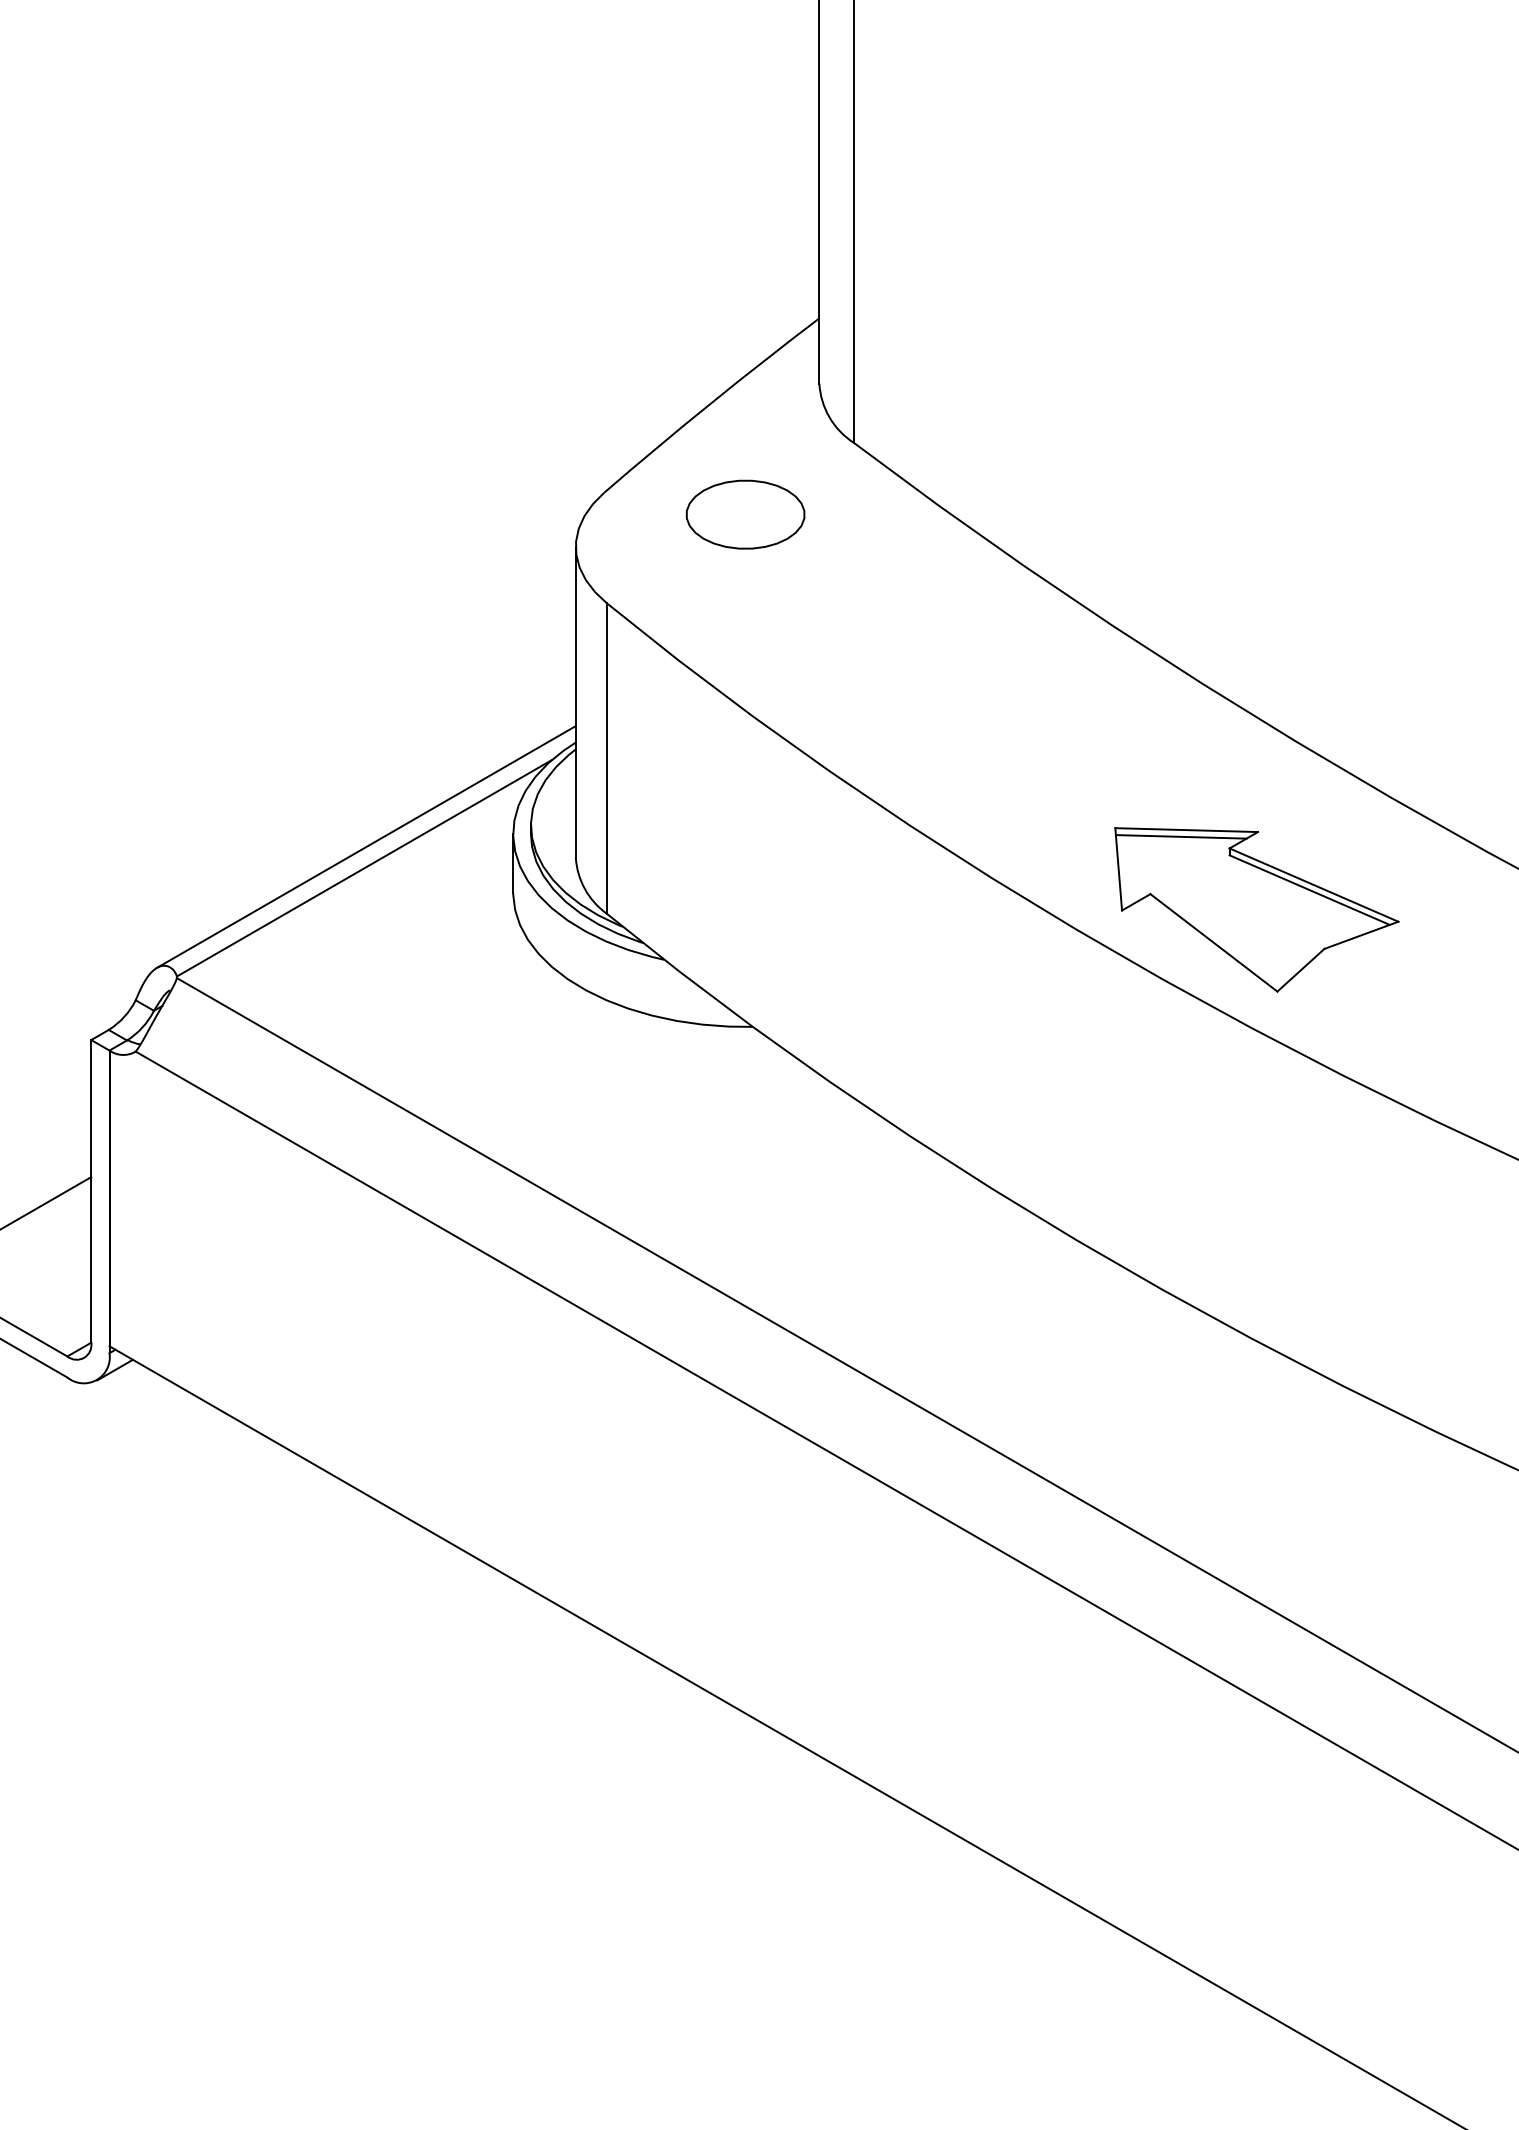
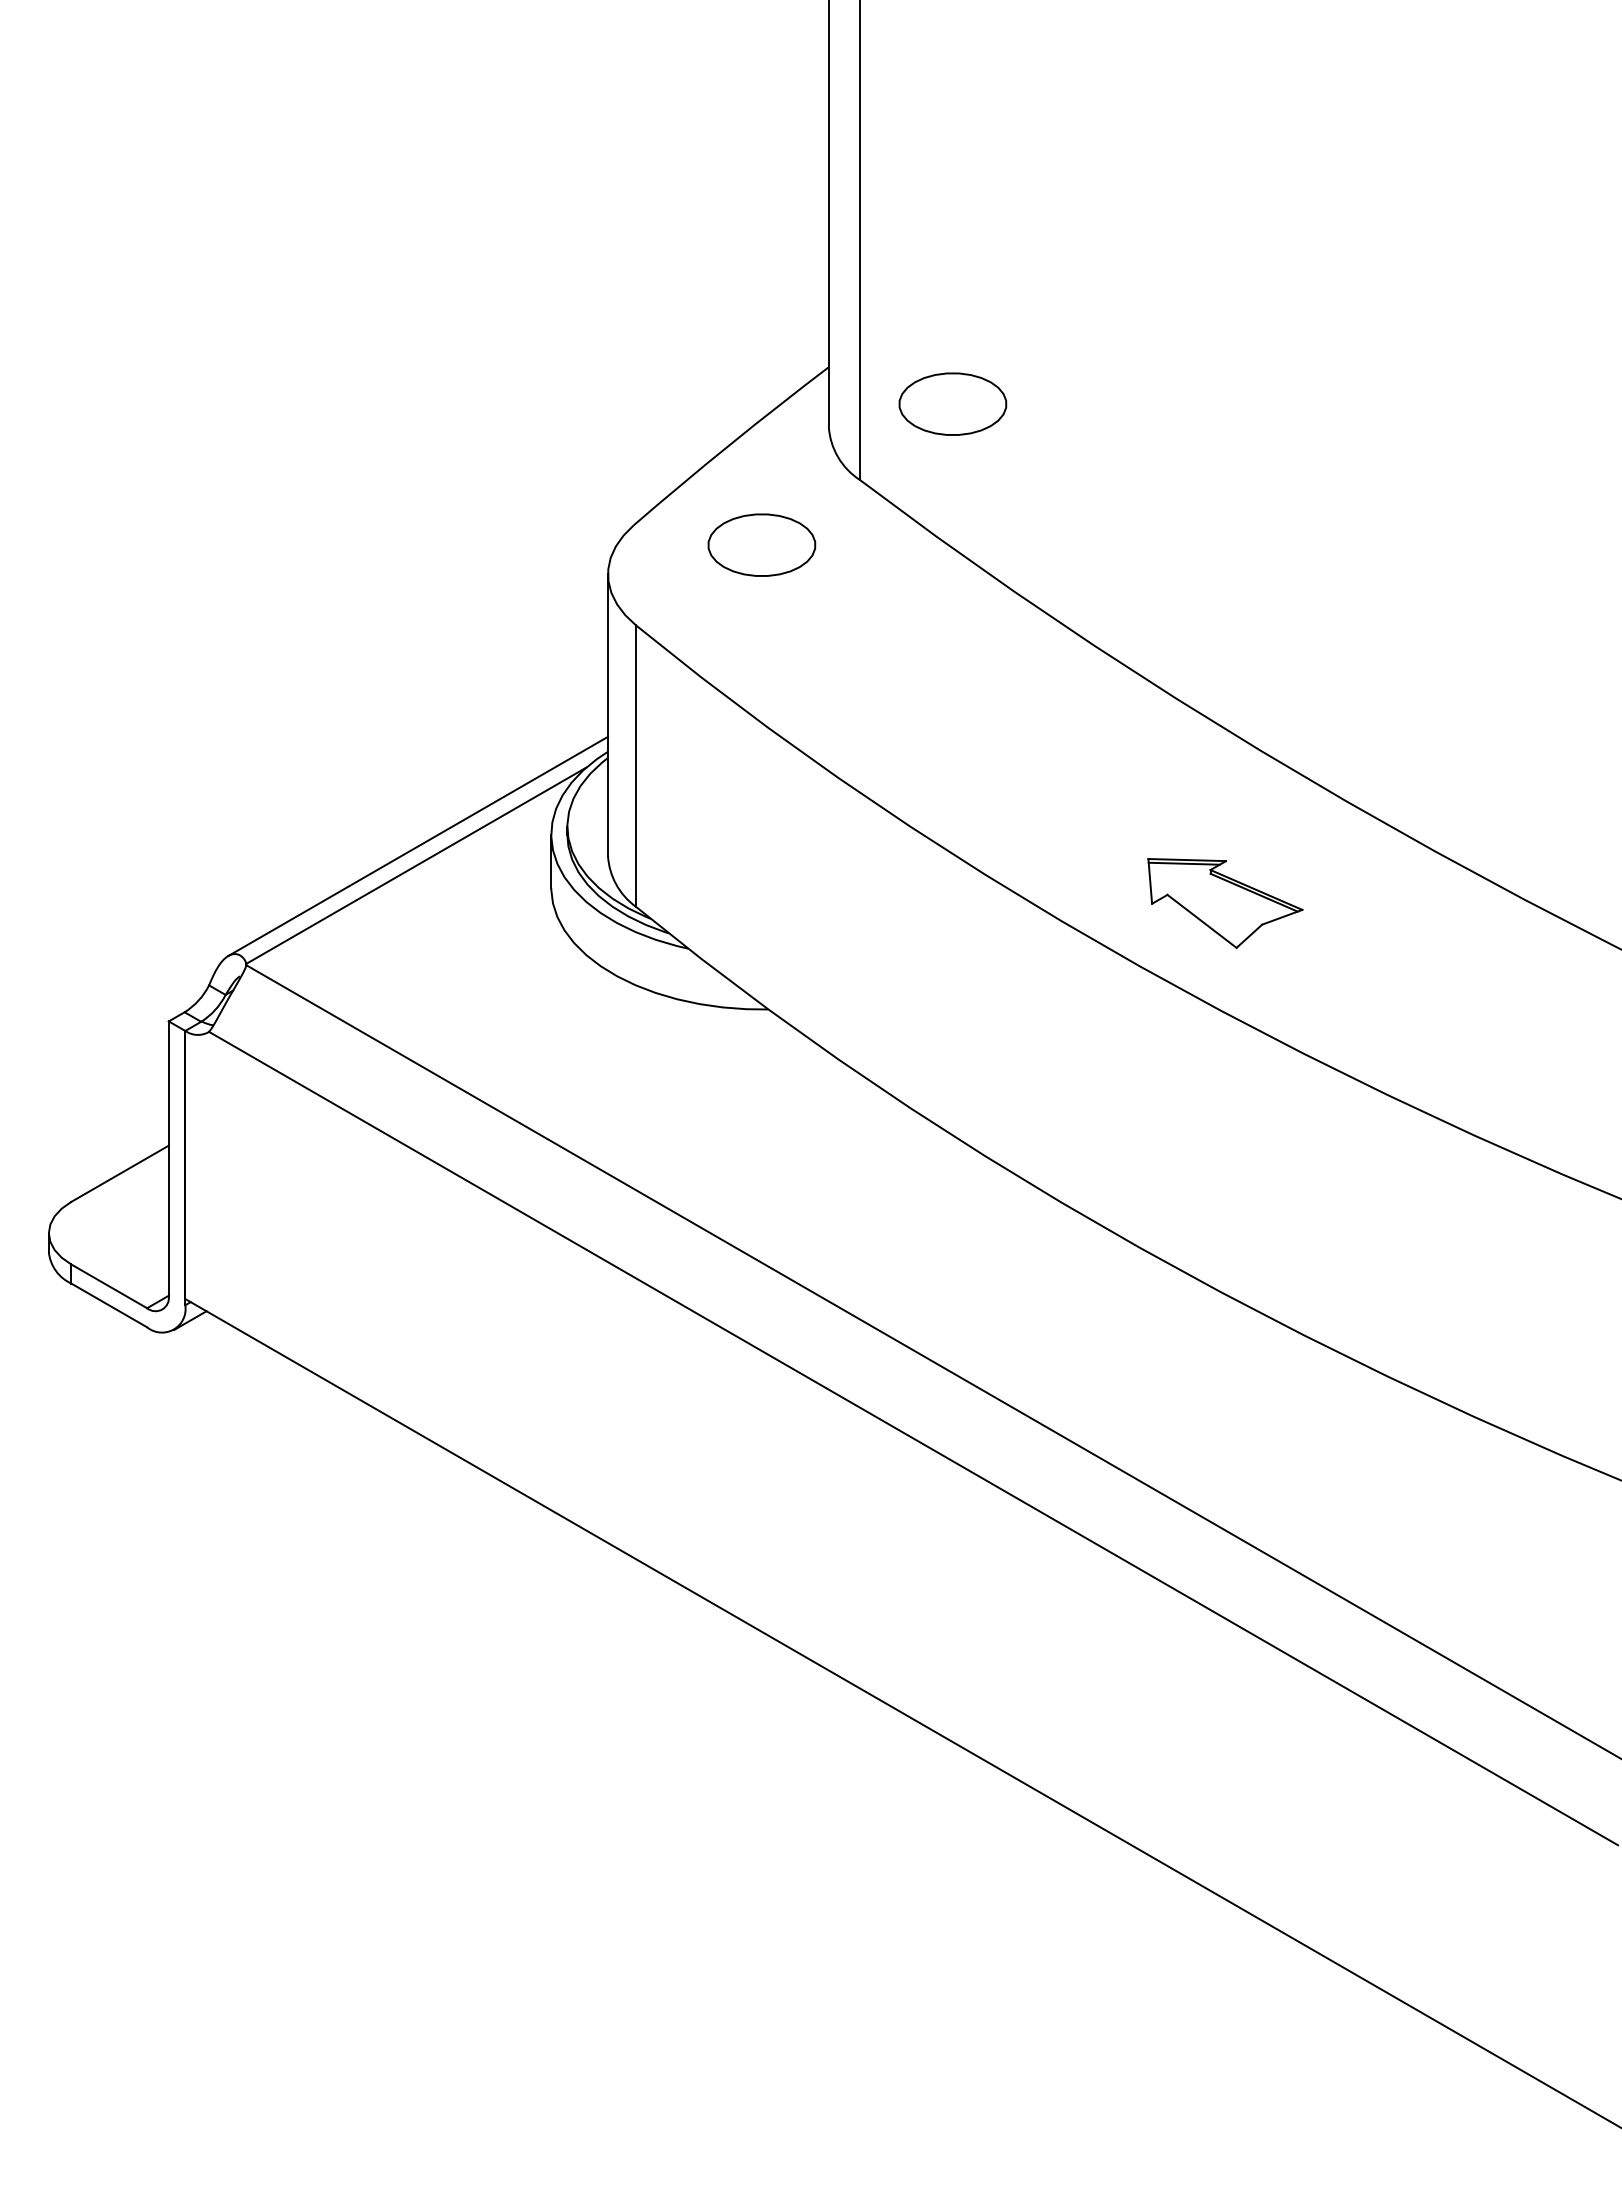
part: (955, 358) -> (952, 403), added
part: (1257, 909) -> (1225, 903), size x0.6

